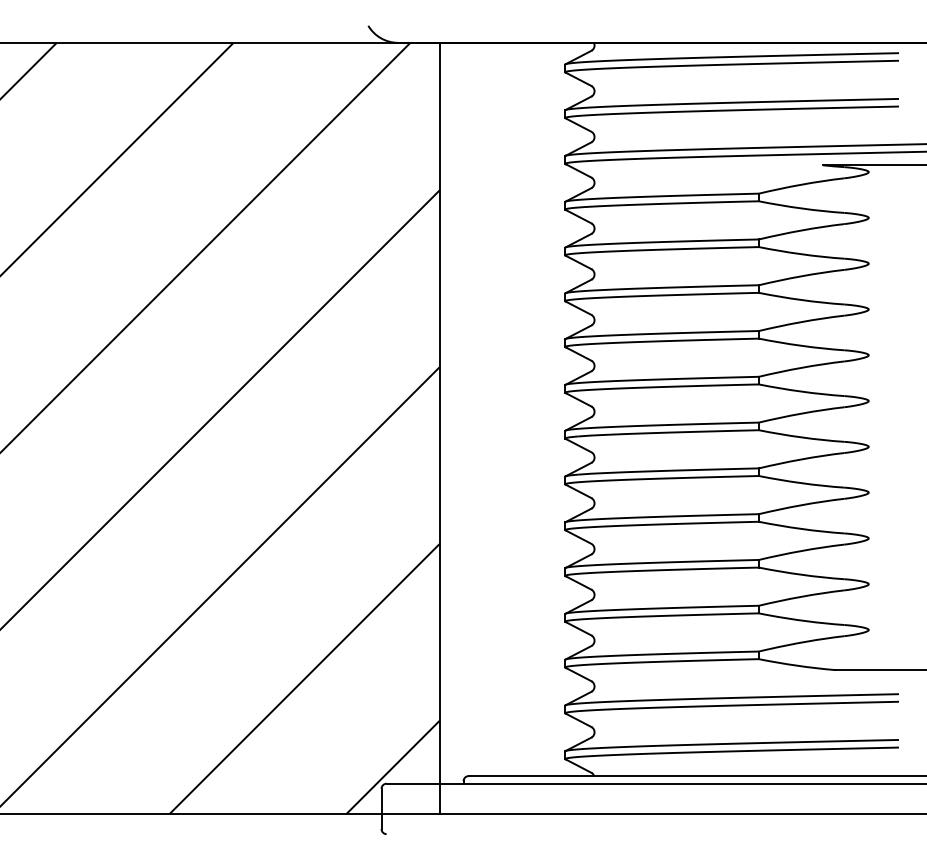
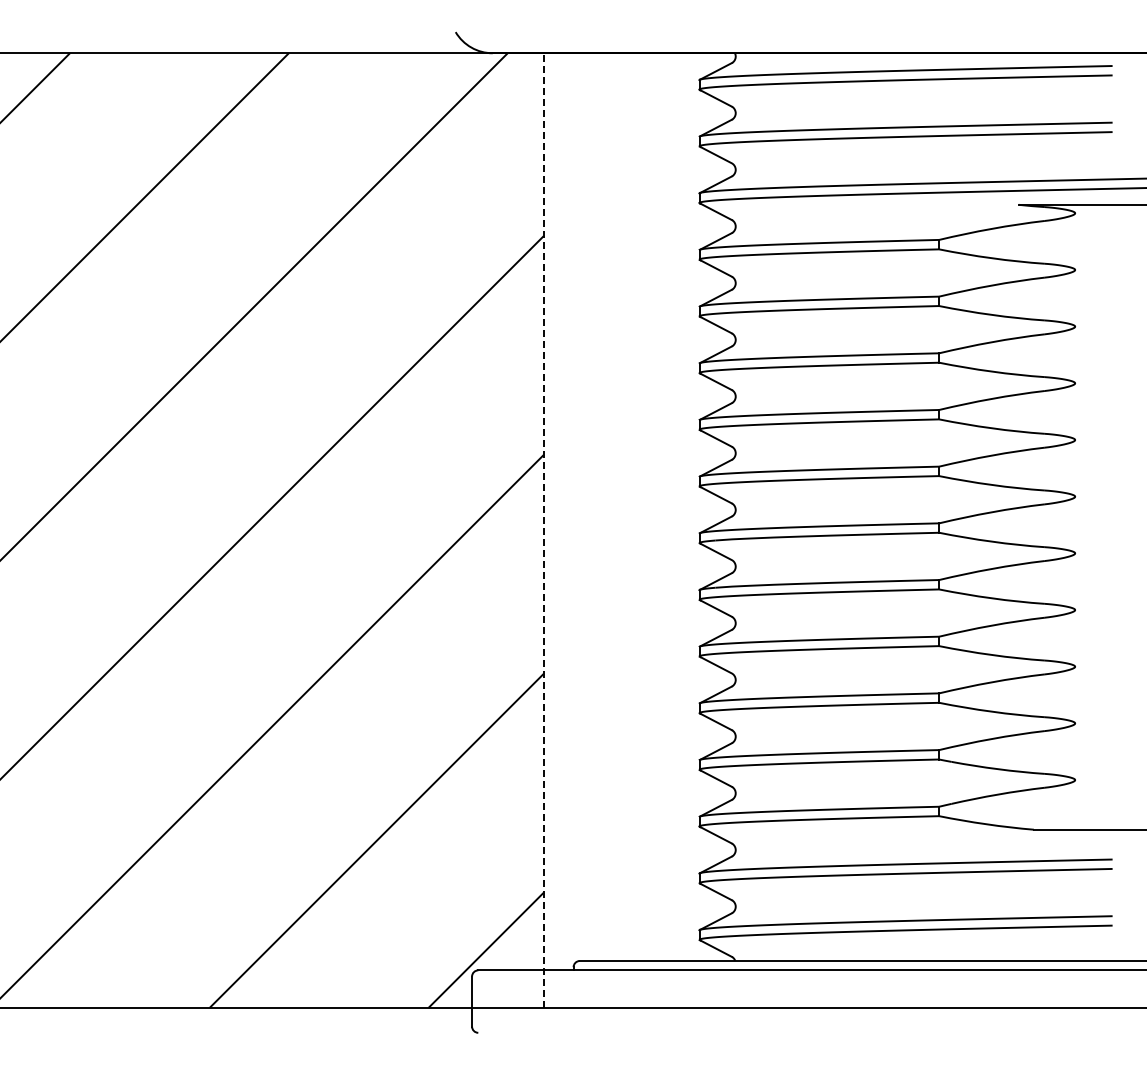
line: (439, 428) -> (543, 530), solid -> dashed

